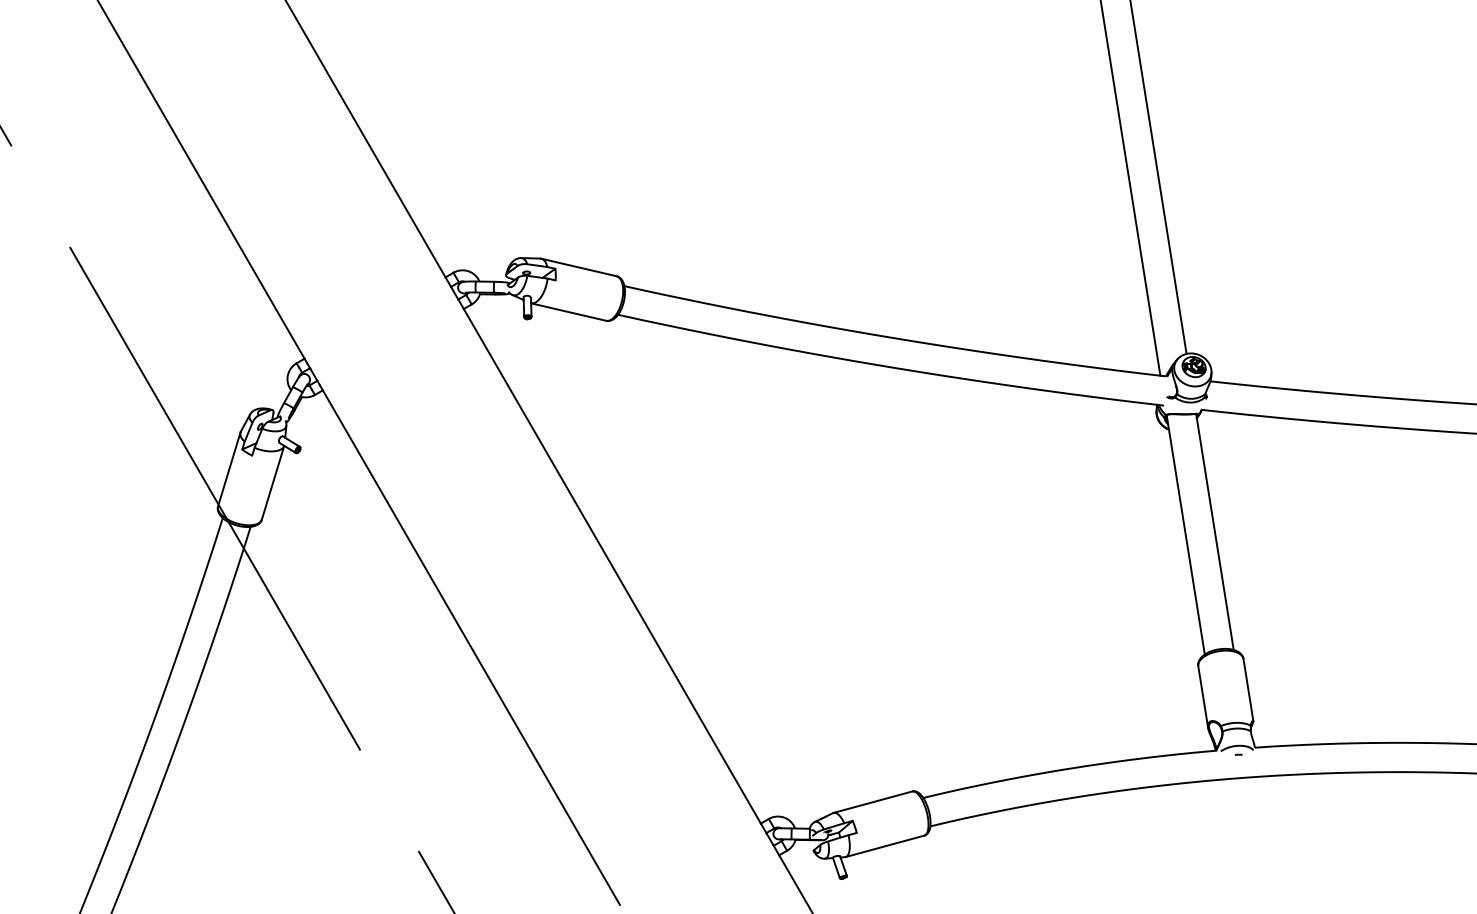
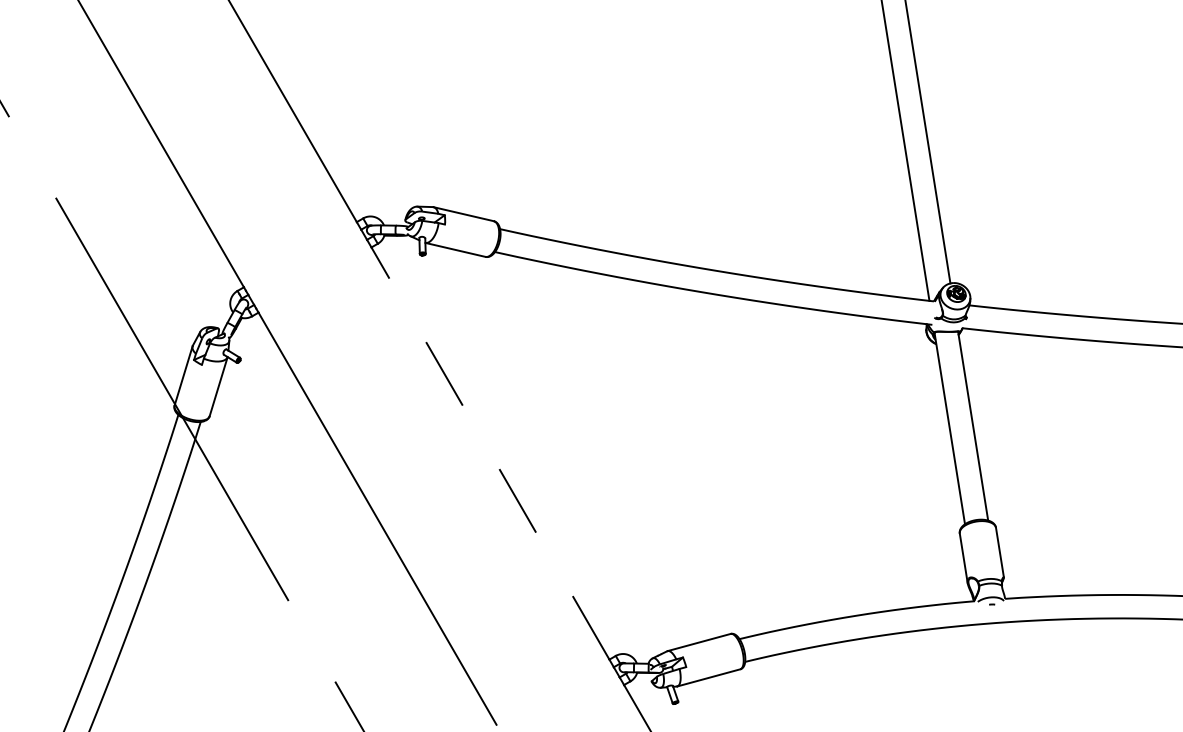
line: (612, 566) -> (490, 453), solid -> dashed

